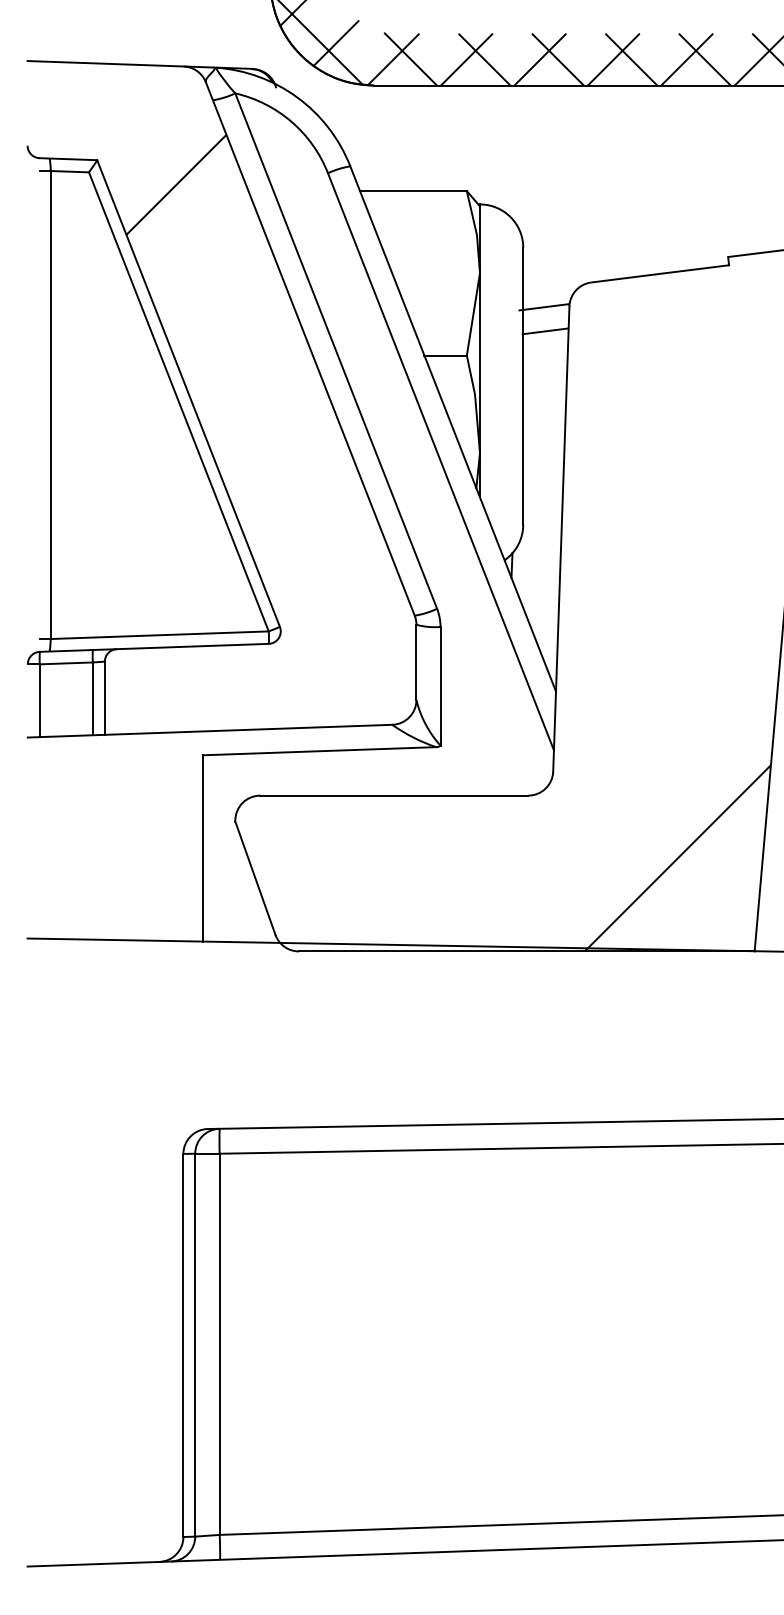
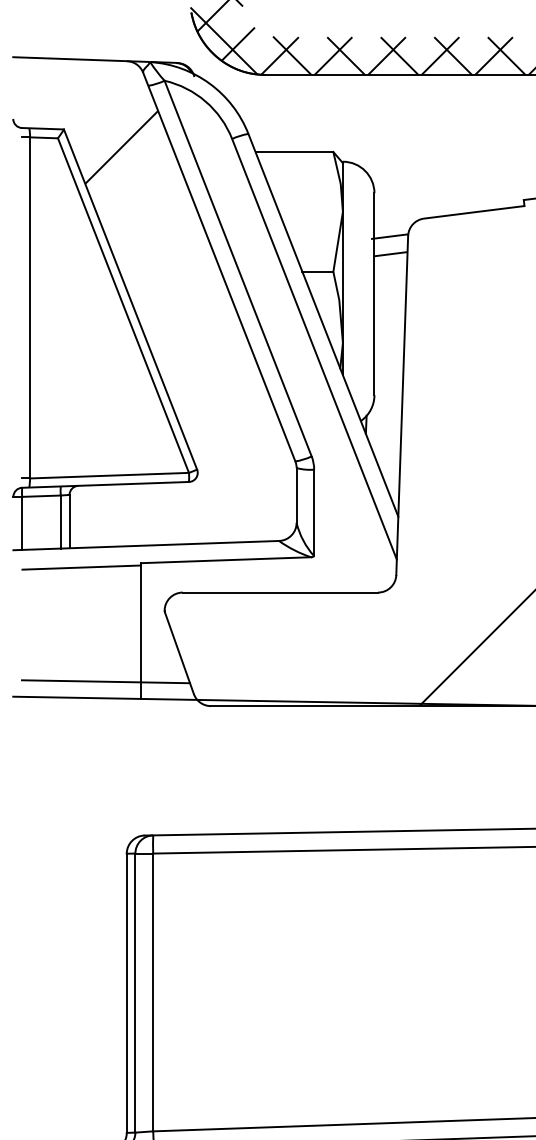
line: (121, 761) -> (81, 567), added
line: (154, 917) -> (105, 681), added

